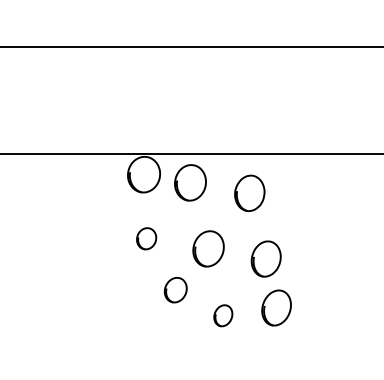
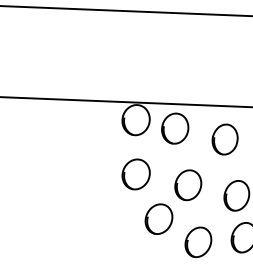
part: (146, 238) -> (136, 174), size x1.67
part: (175, 289) -> (158, 218), size x1.43
part: (223, 315) -> (198, 242), size x1.67

